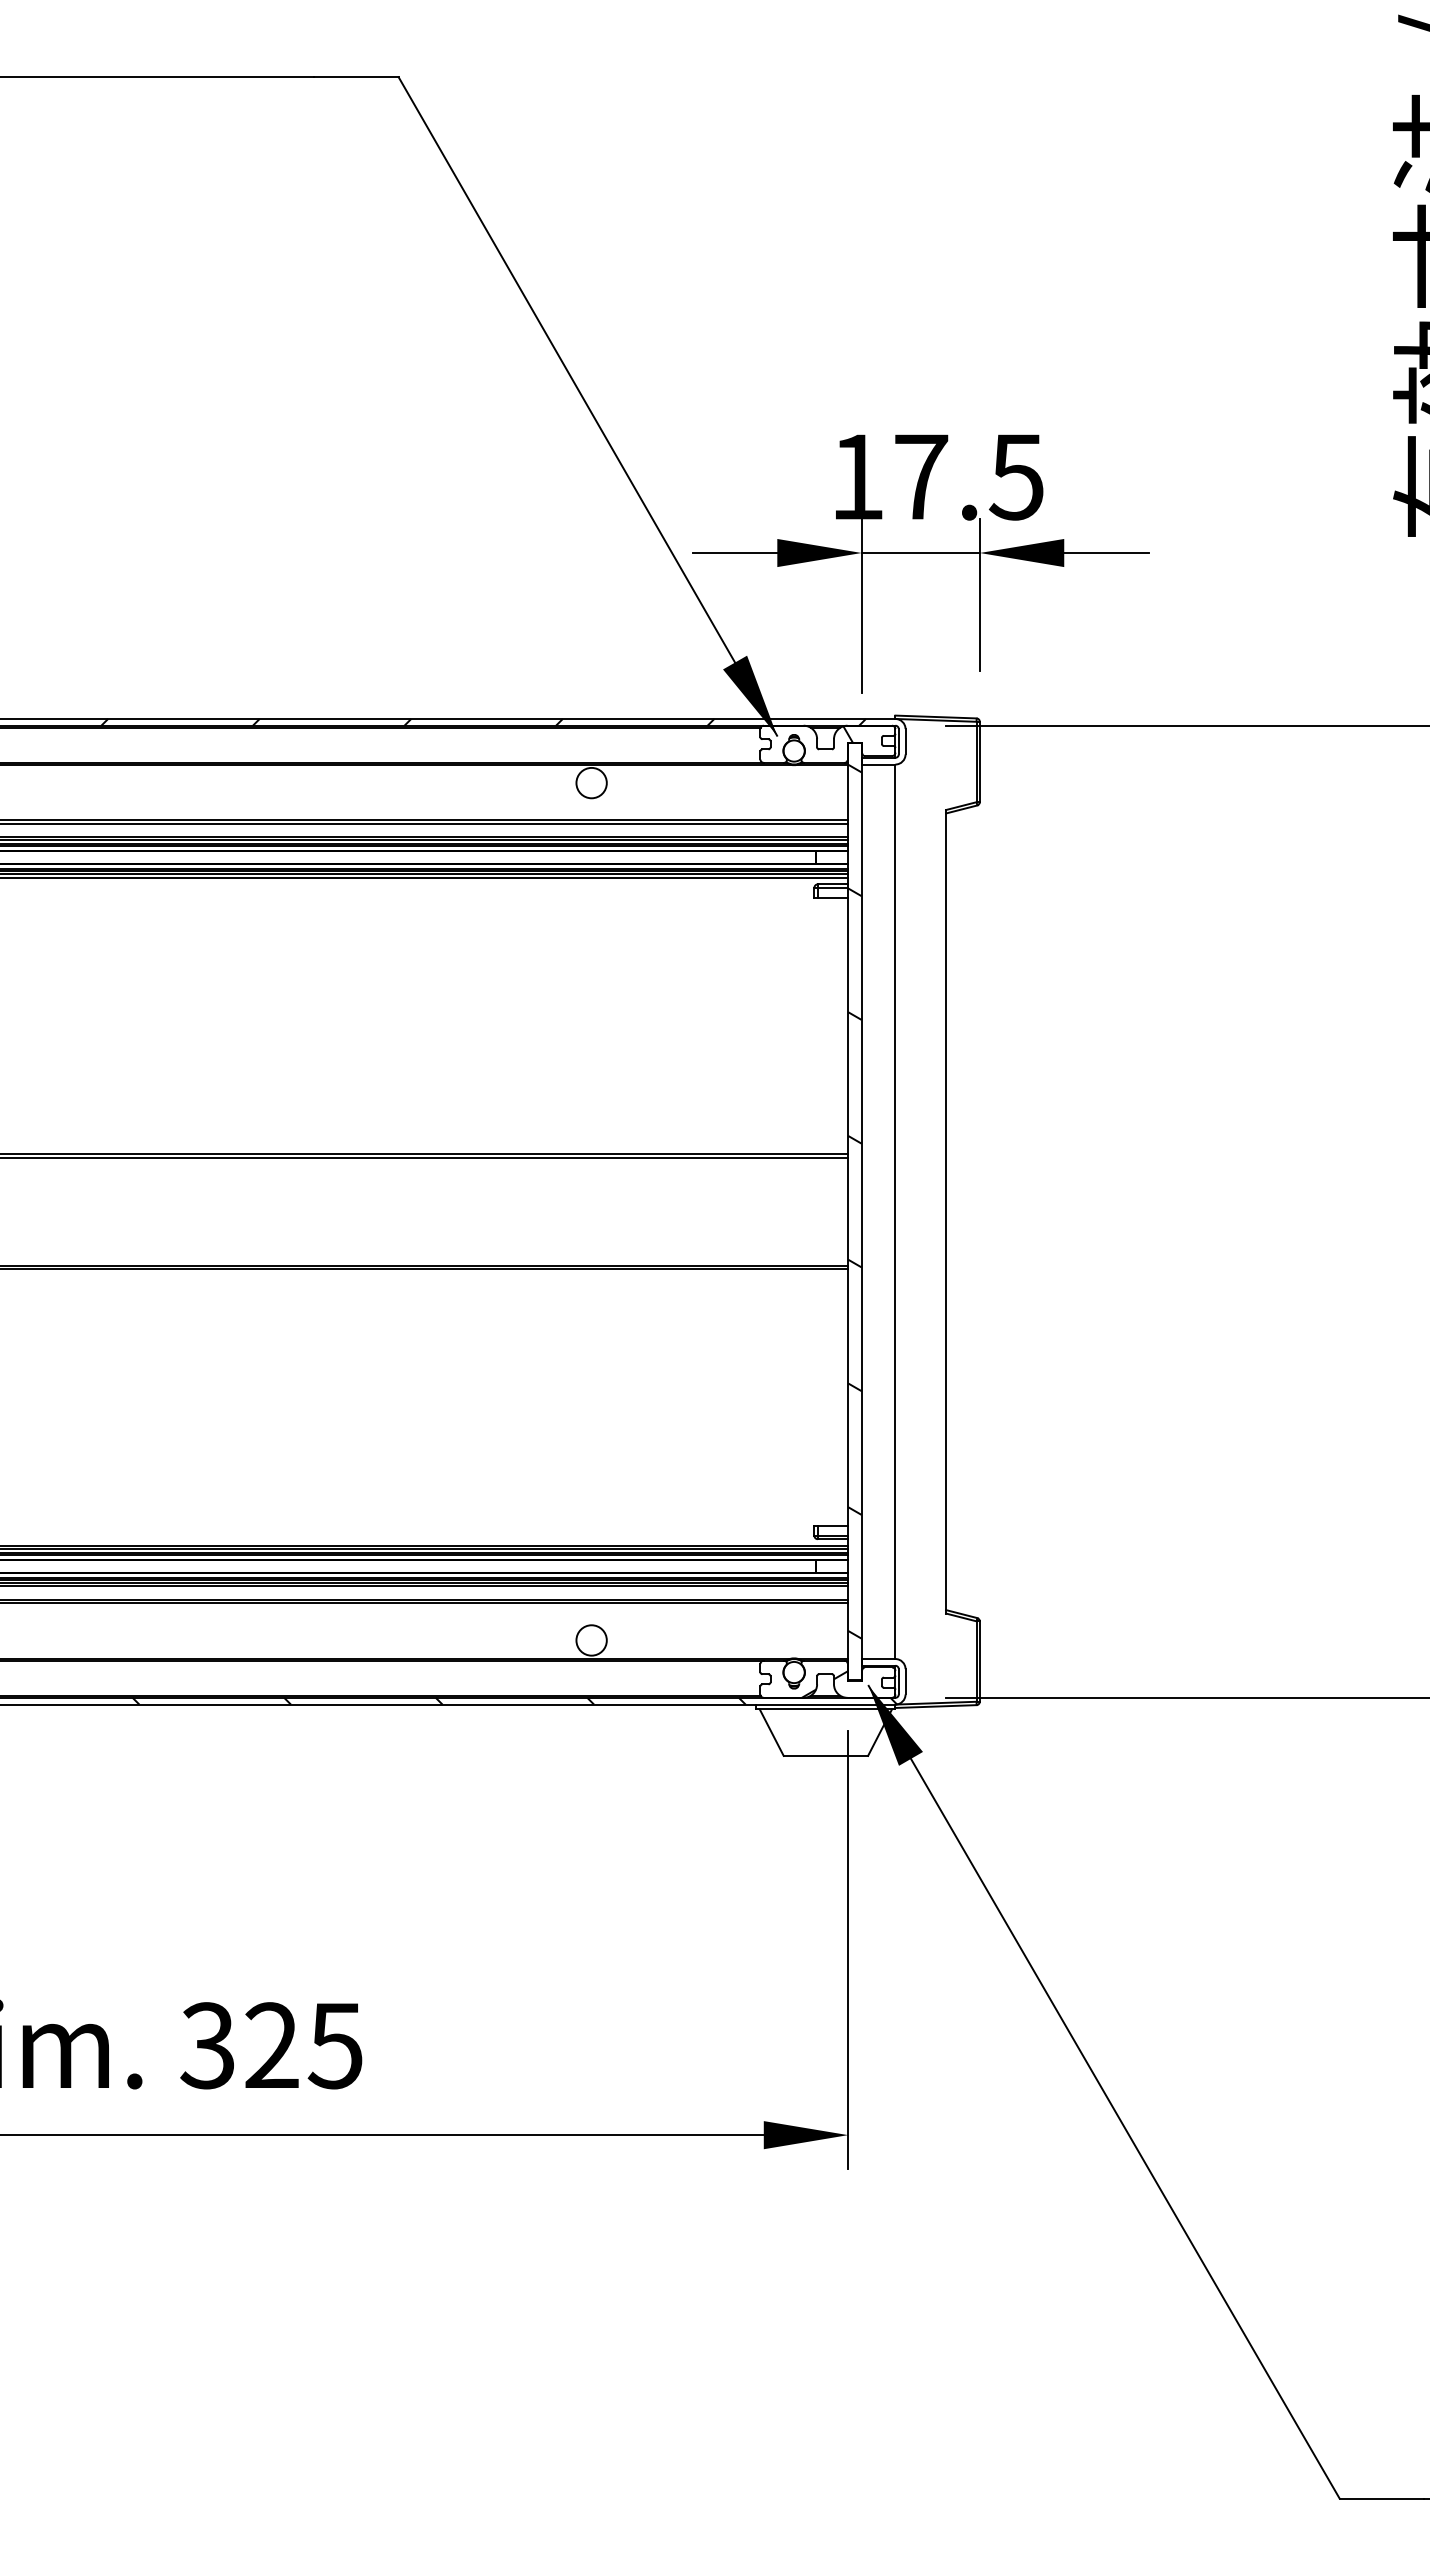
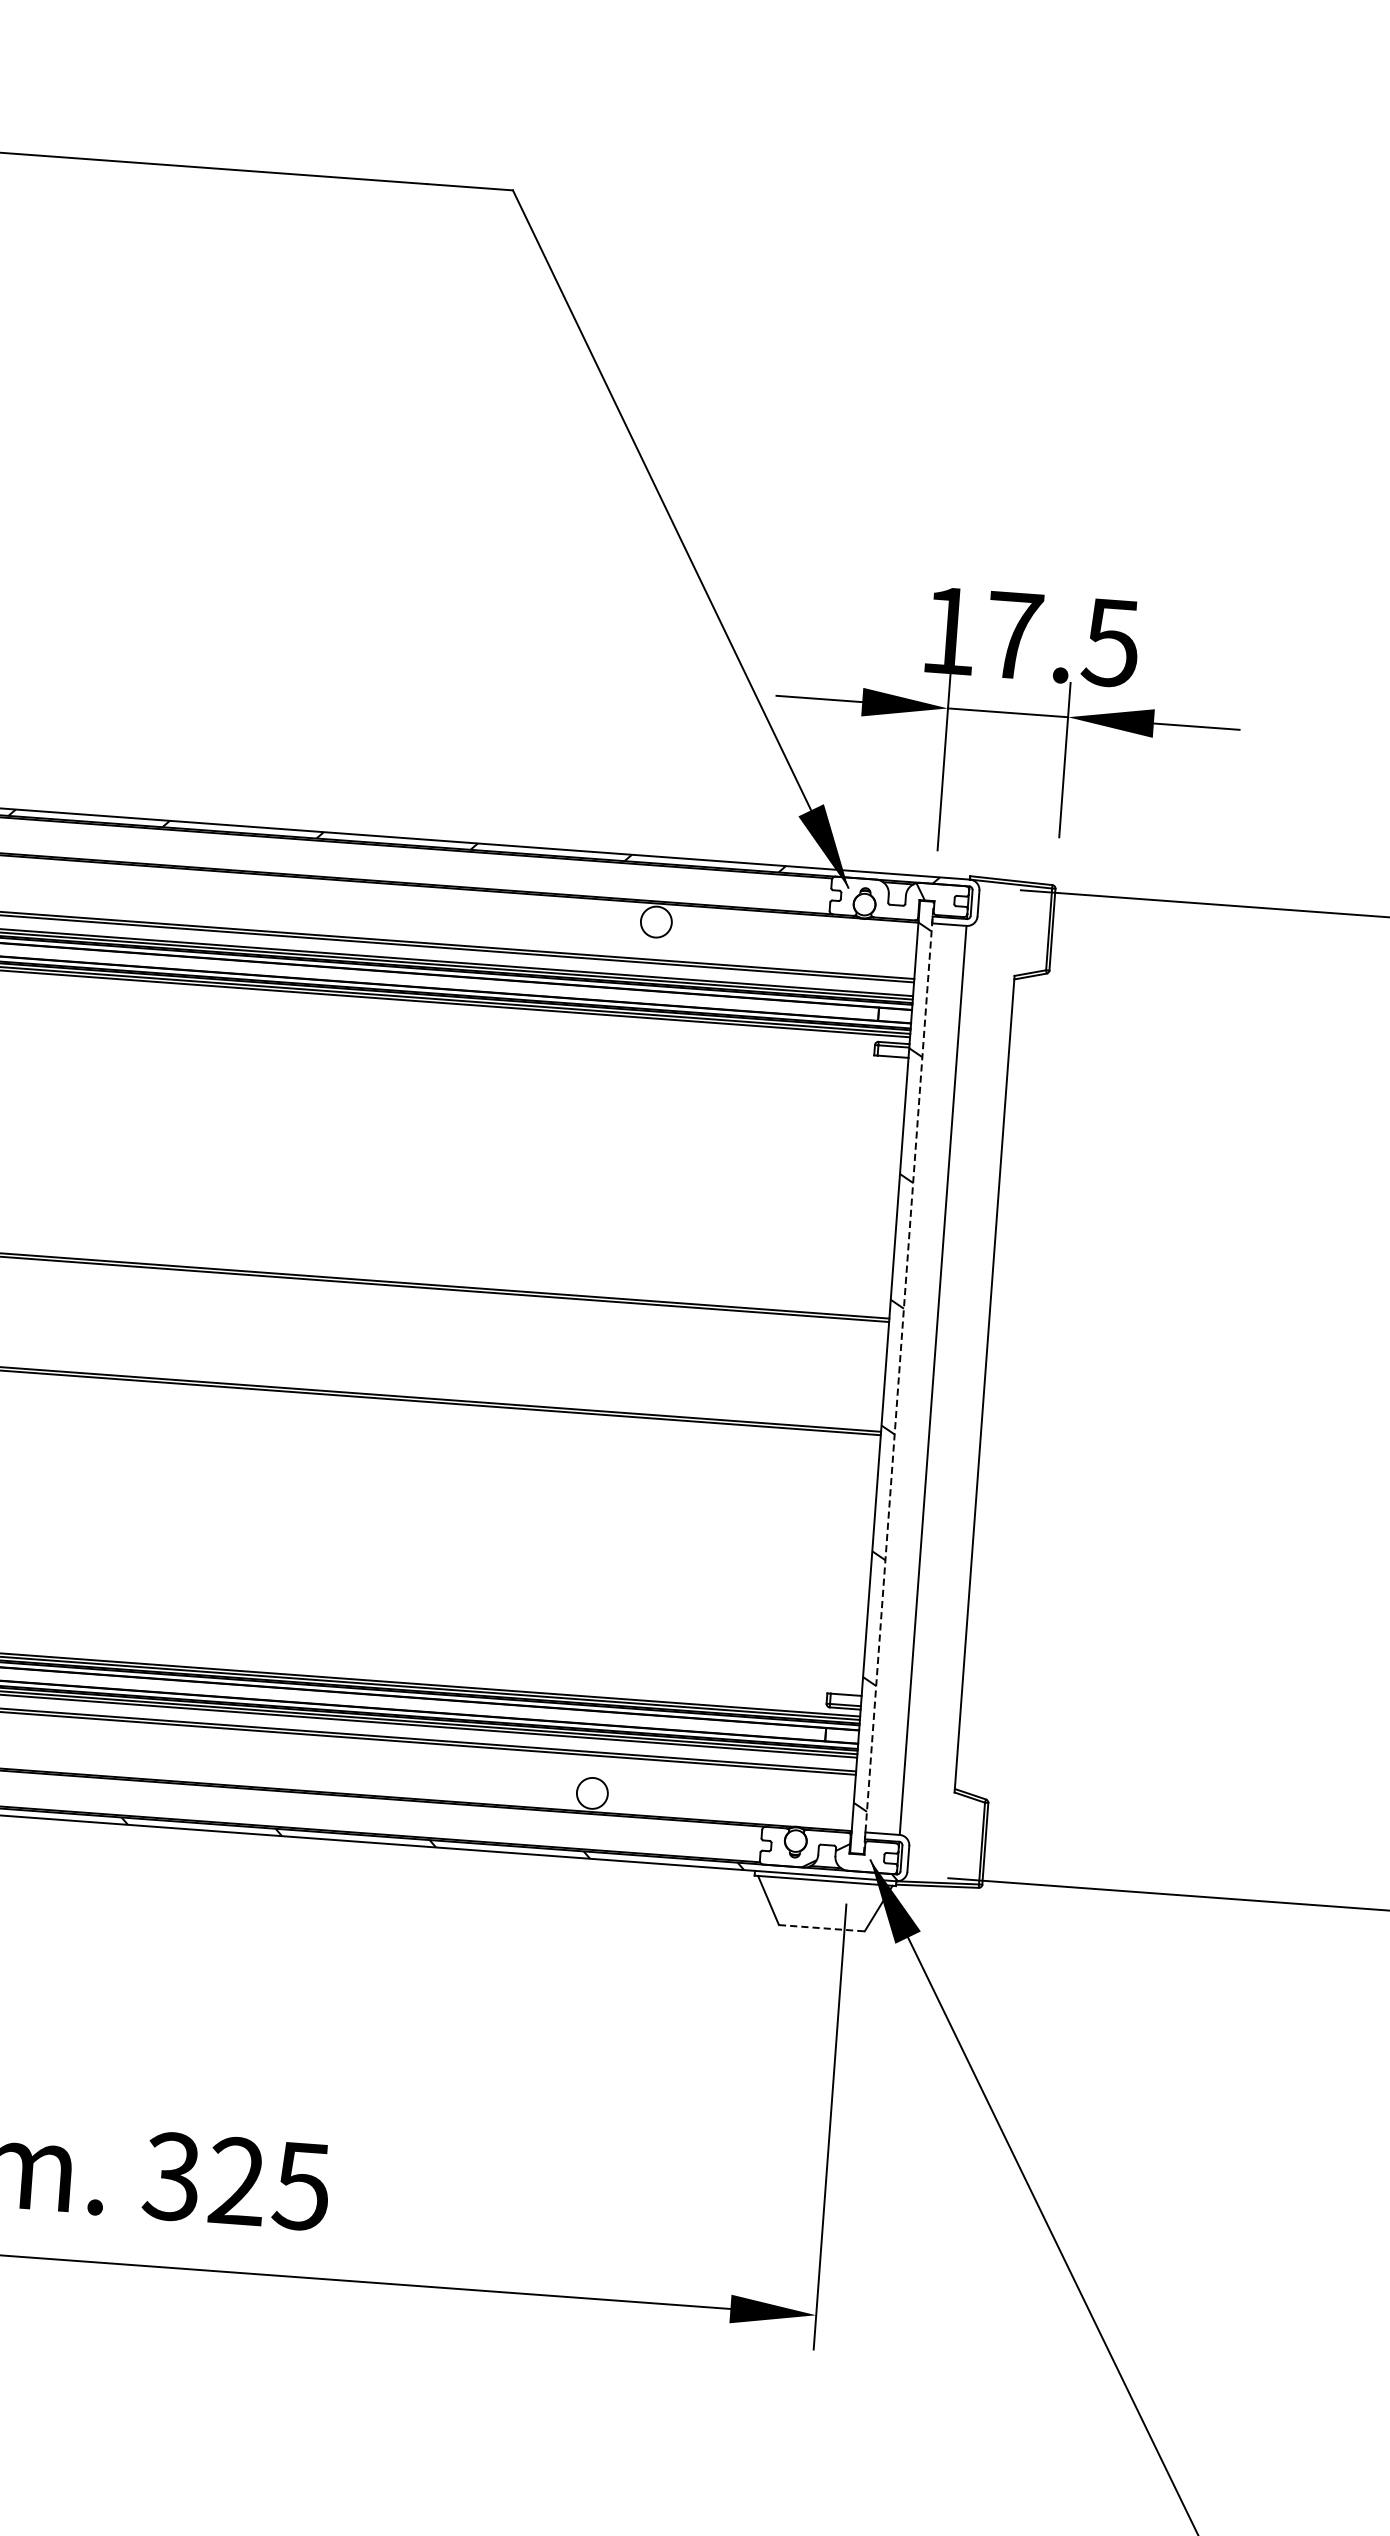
line: (861, 1211) -> (898, 1377), solid -> dashed
line: (826, 1755) -> (822, 1927), solid -> dashed

